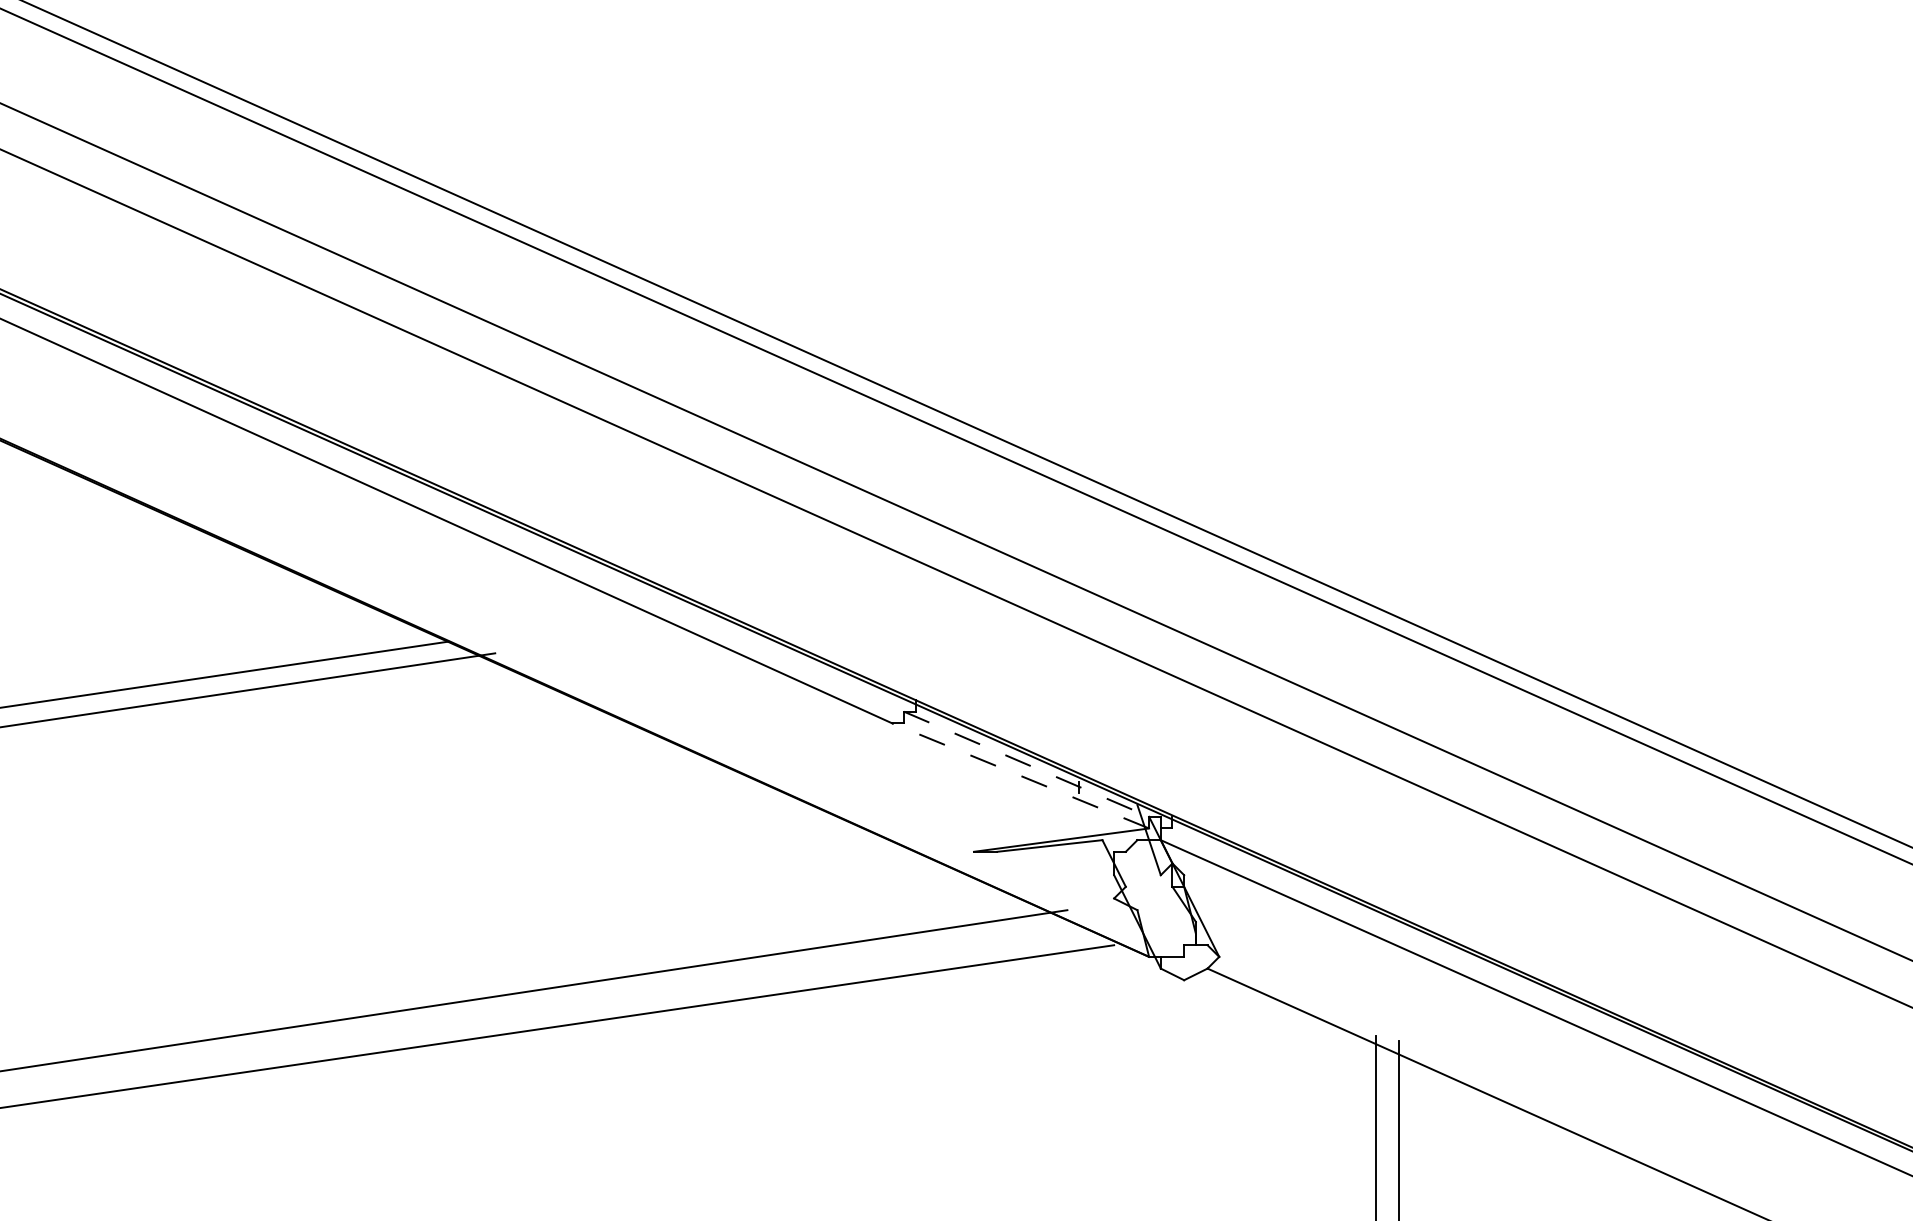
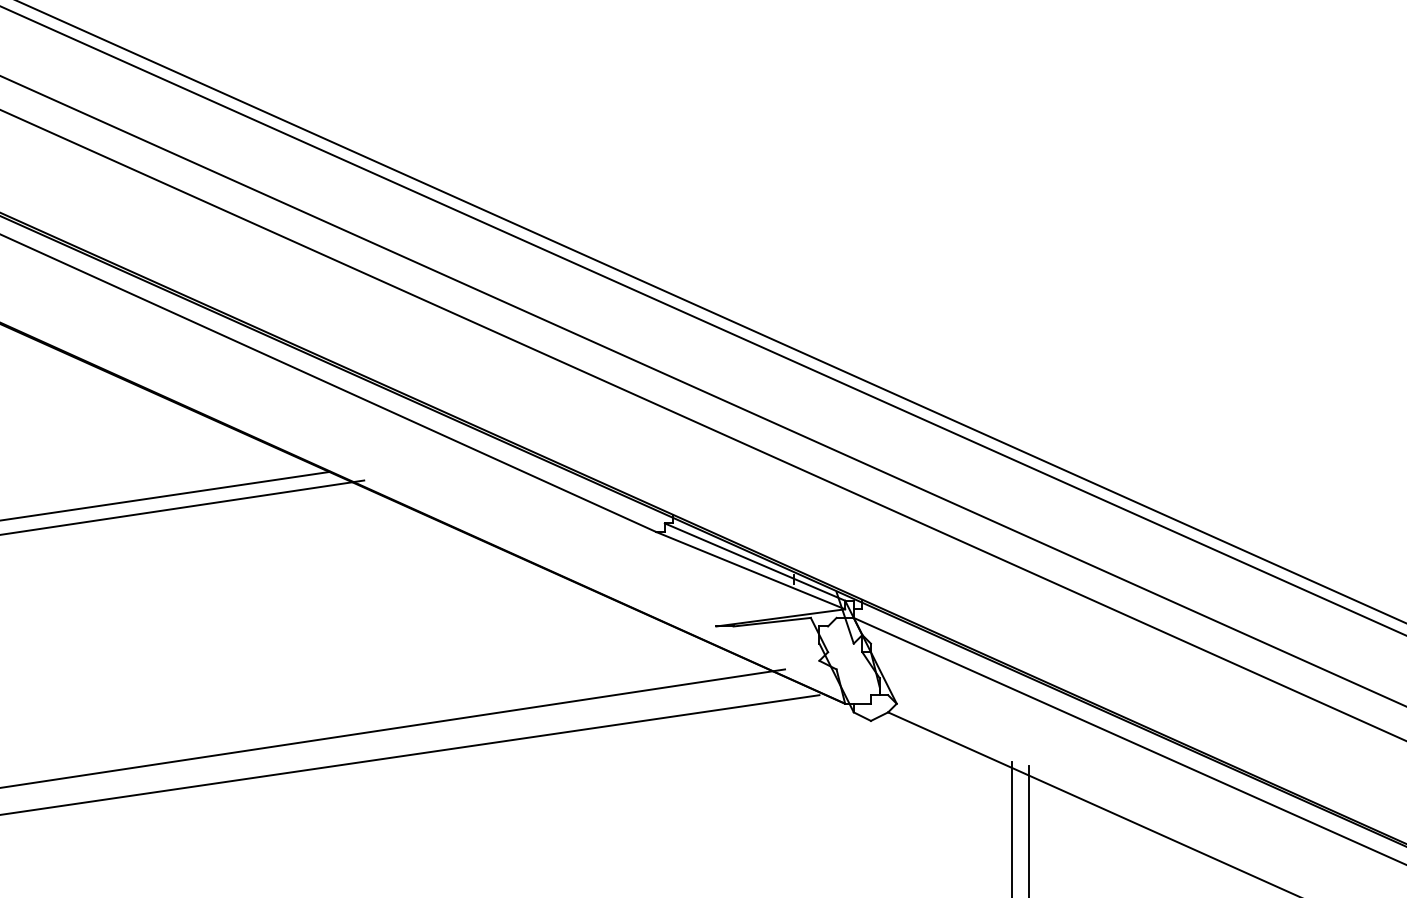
line: (1027, 764) -> (755, 562), dashed -> solid
line: (1020, 775) -> (750, 570), dashed -> solid

